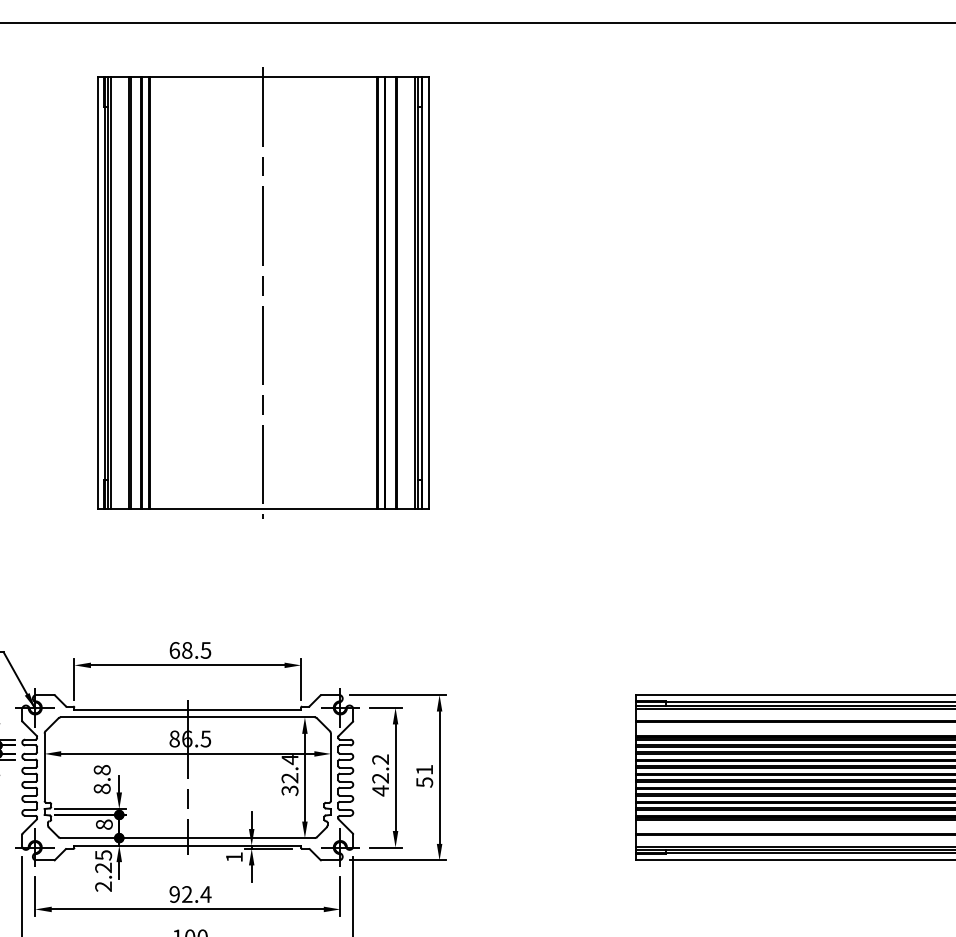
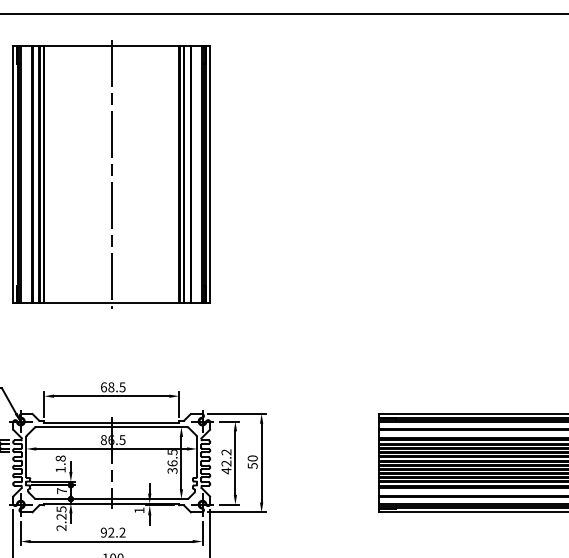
part: (263, 293) -> (111, 174), moved
text: (289, 769) -> (172, 458), 32.4 -> 36.5
text: (424, 769) -> (252, 458), 51 -> 50
text: (101, 788) -> (60, 469), 8.8 -> 1.8
text: (105, 825) -> (62, 491), 8 -> 7
text: (205, 894) -> (122, 532), 92.4 -> 92.2

